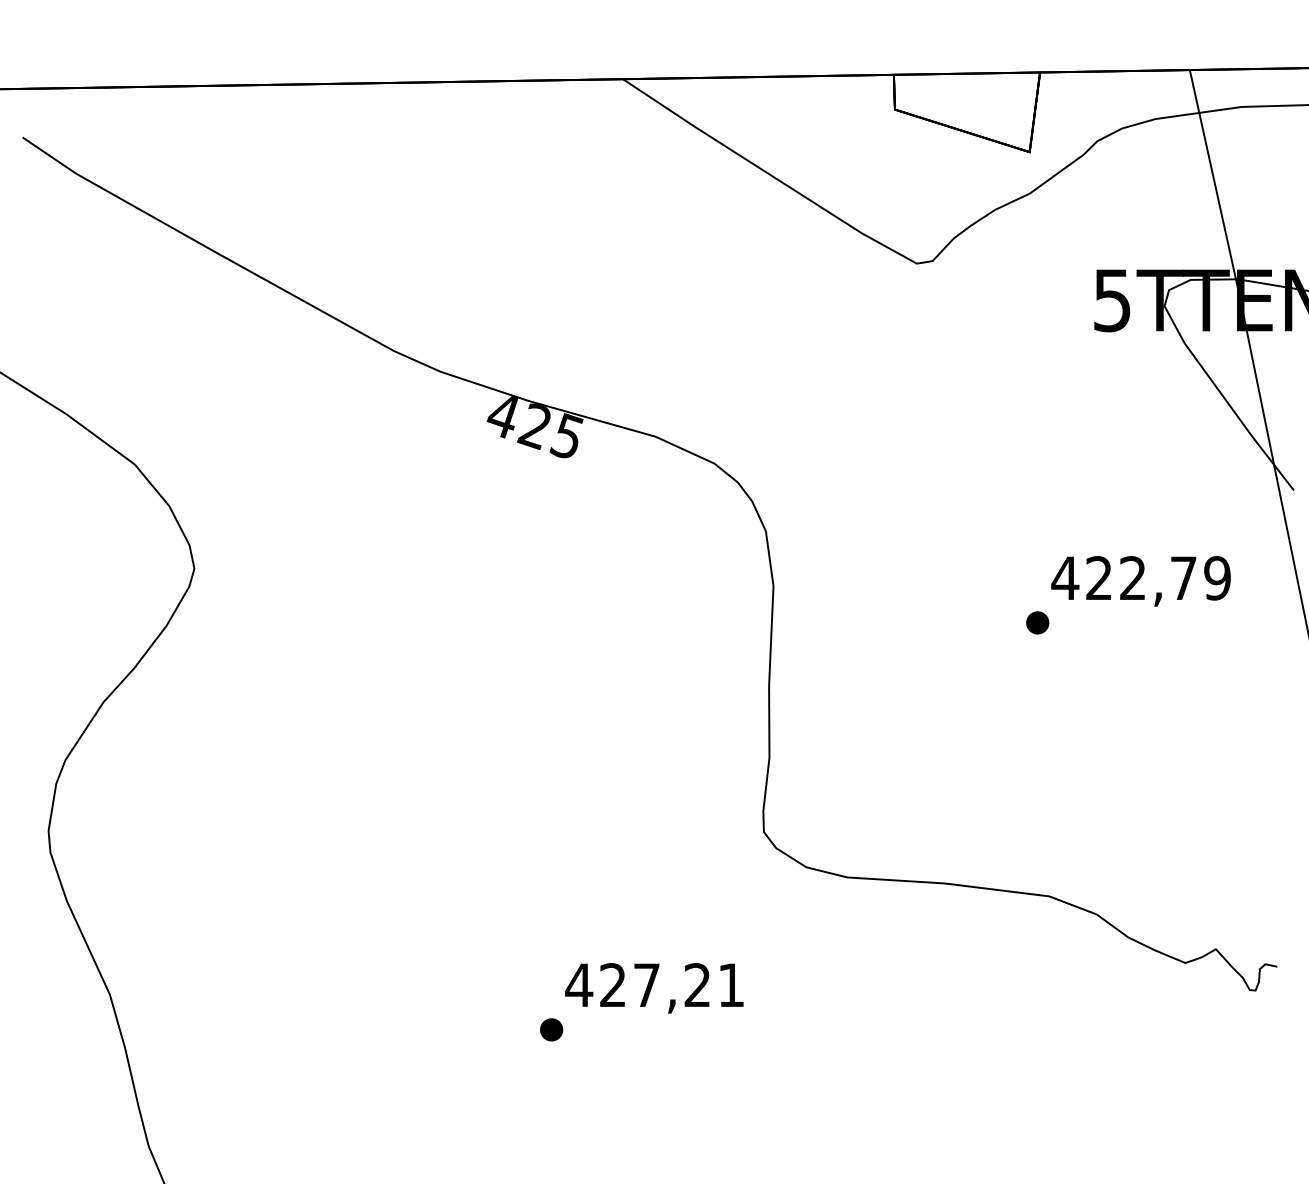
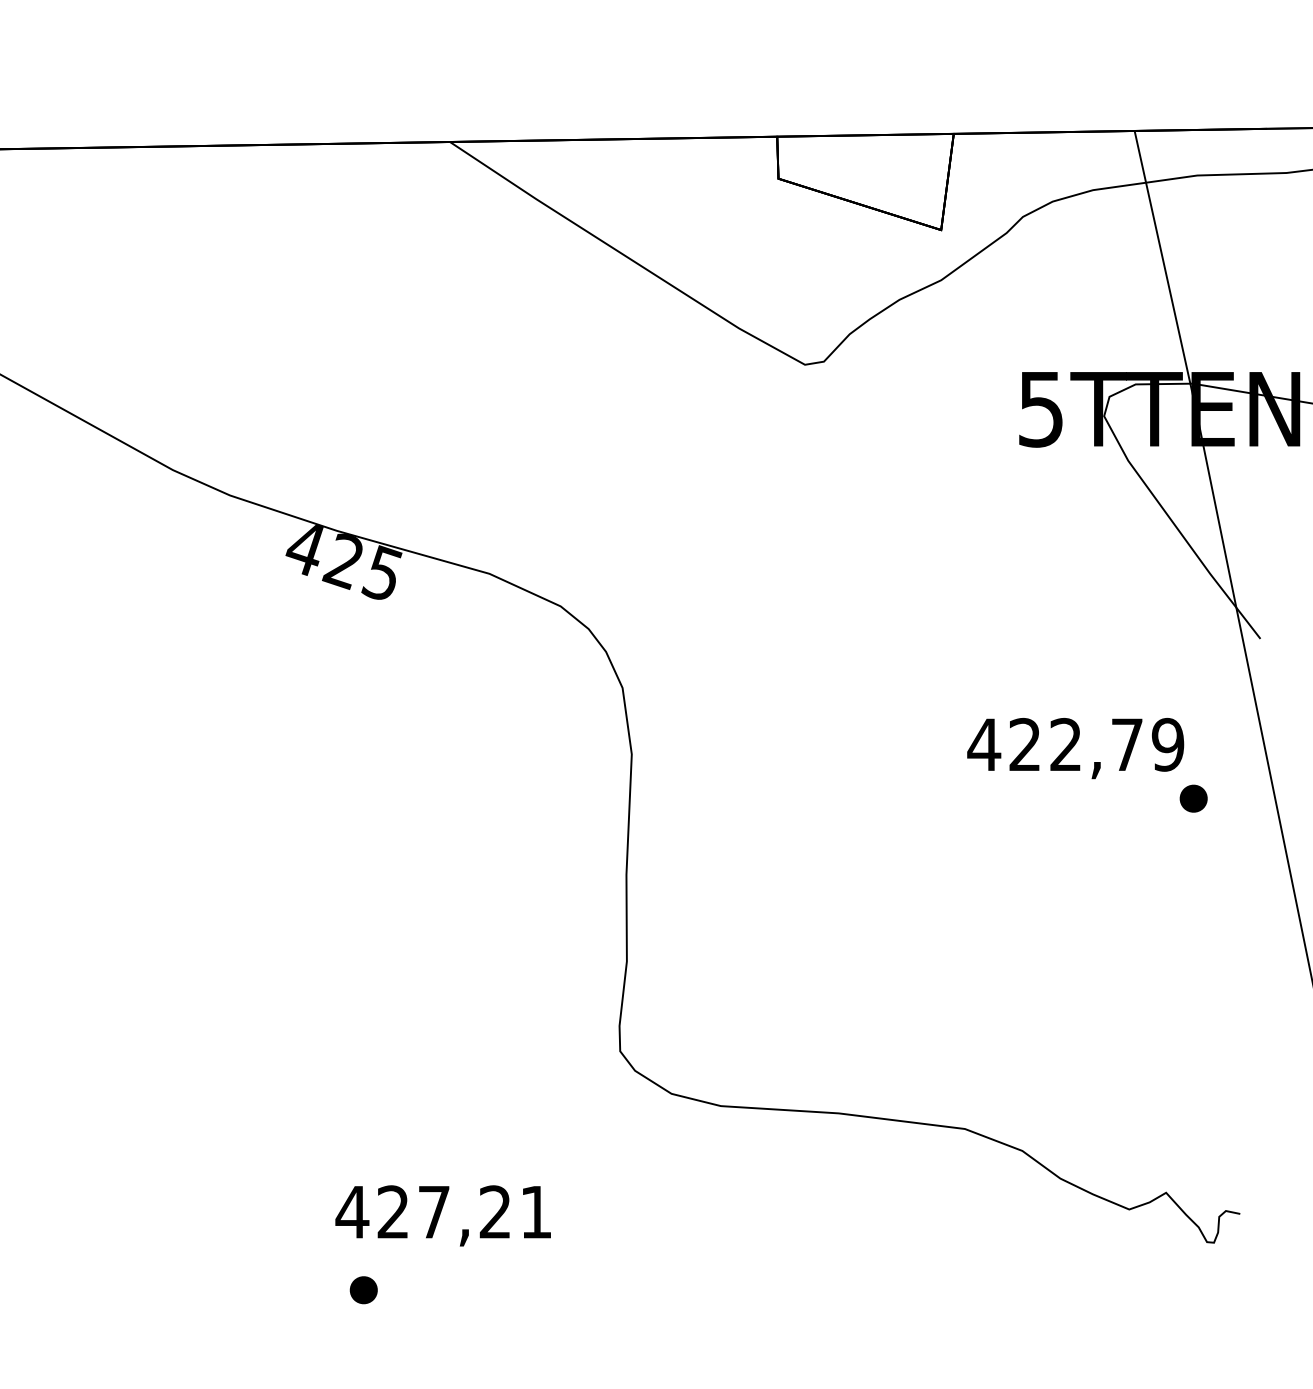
part: (1037, 622) -> (1193, 798), moved
text: (654, 988) -> (443, 1216), moved

